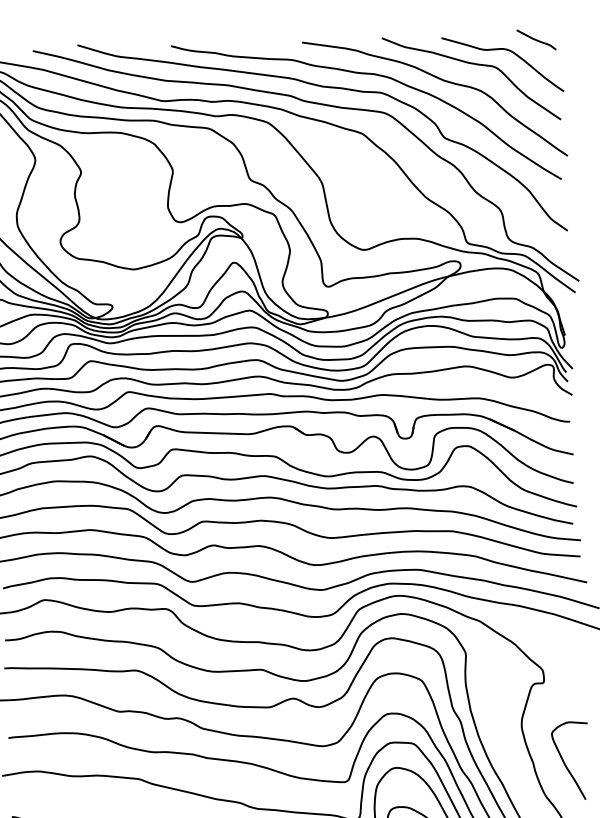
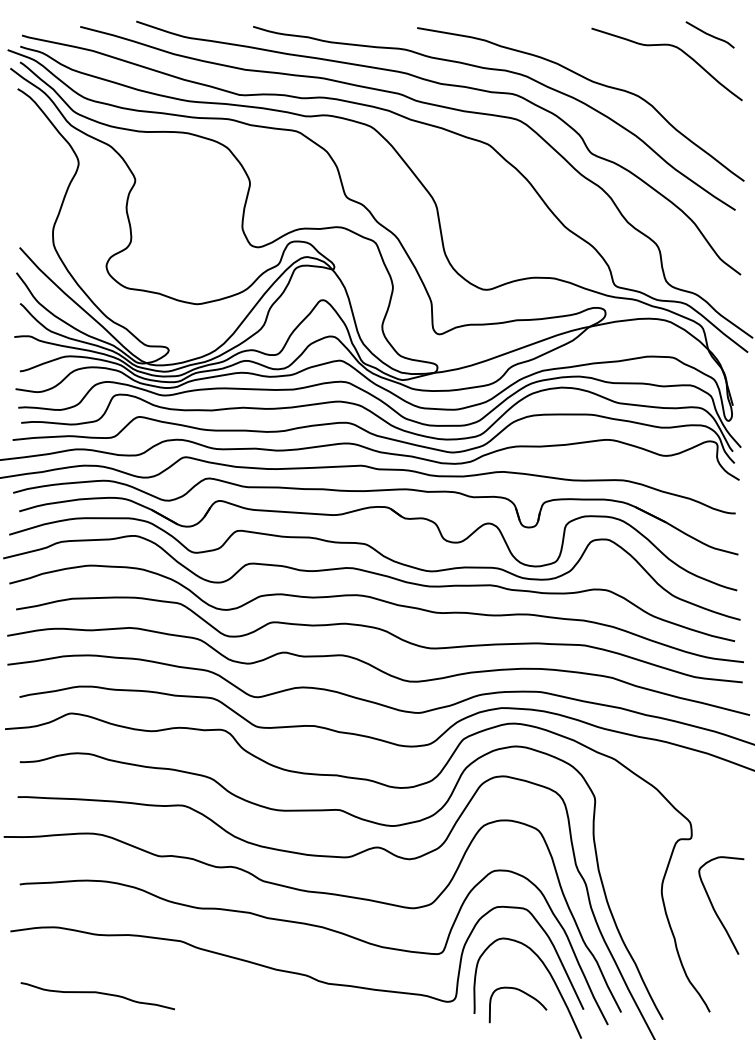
curve: (471, 64) -> (627, 62), removed
curve: (565, 762) -> (714, 907), moved

